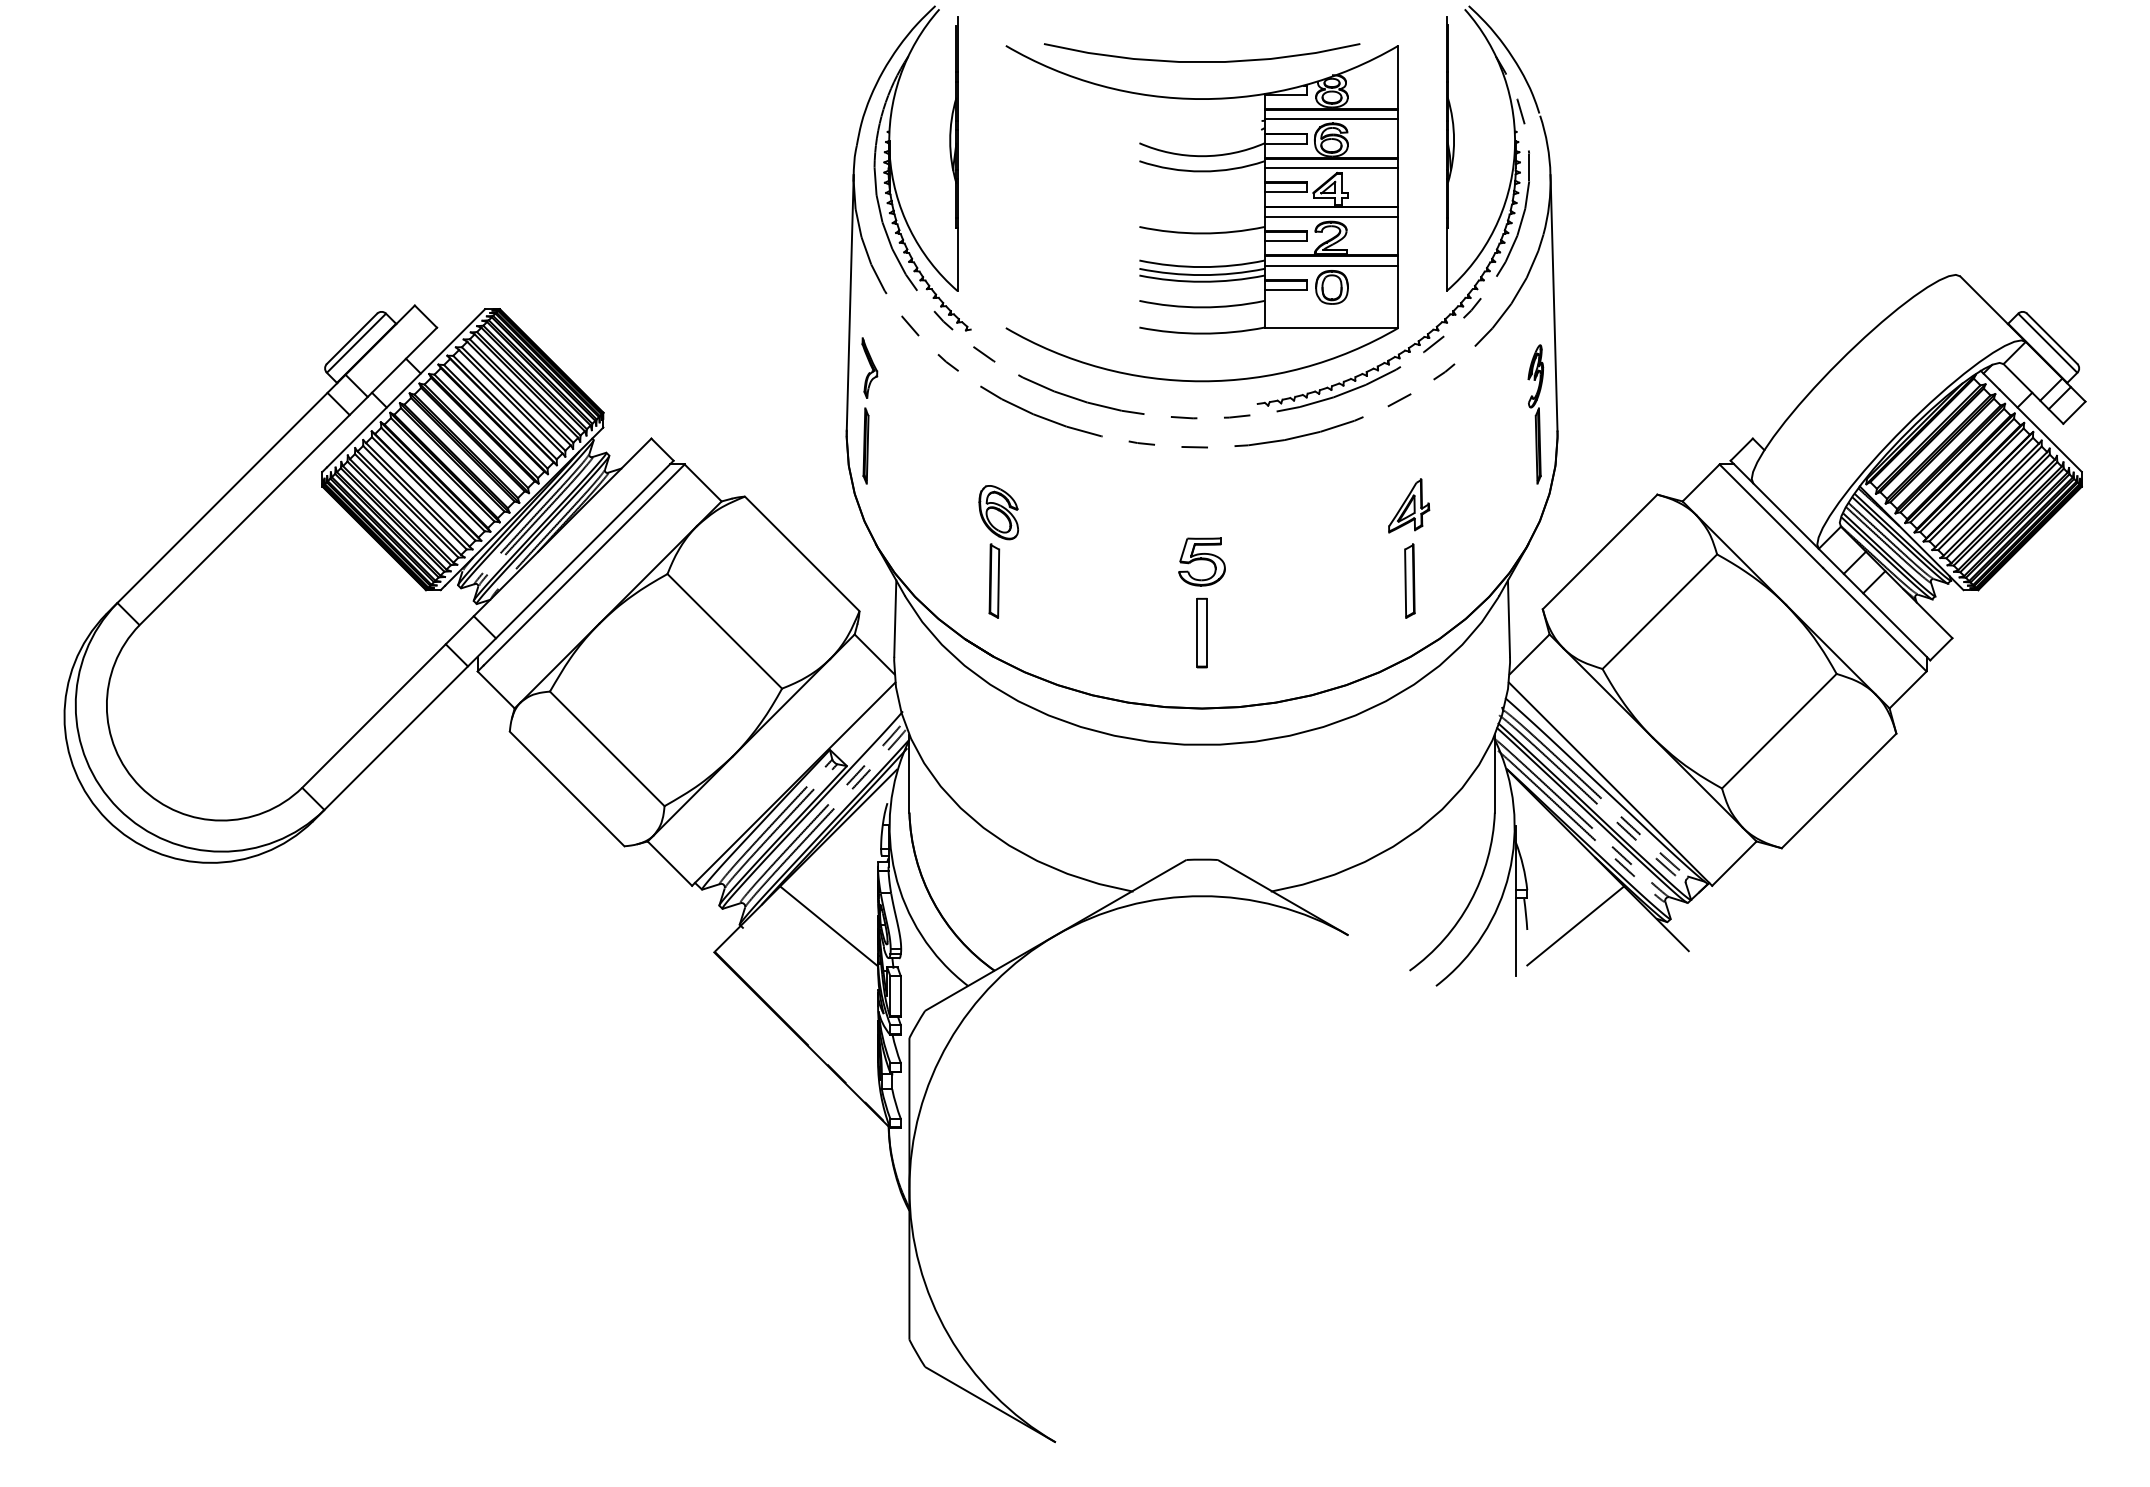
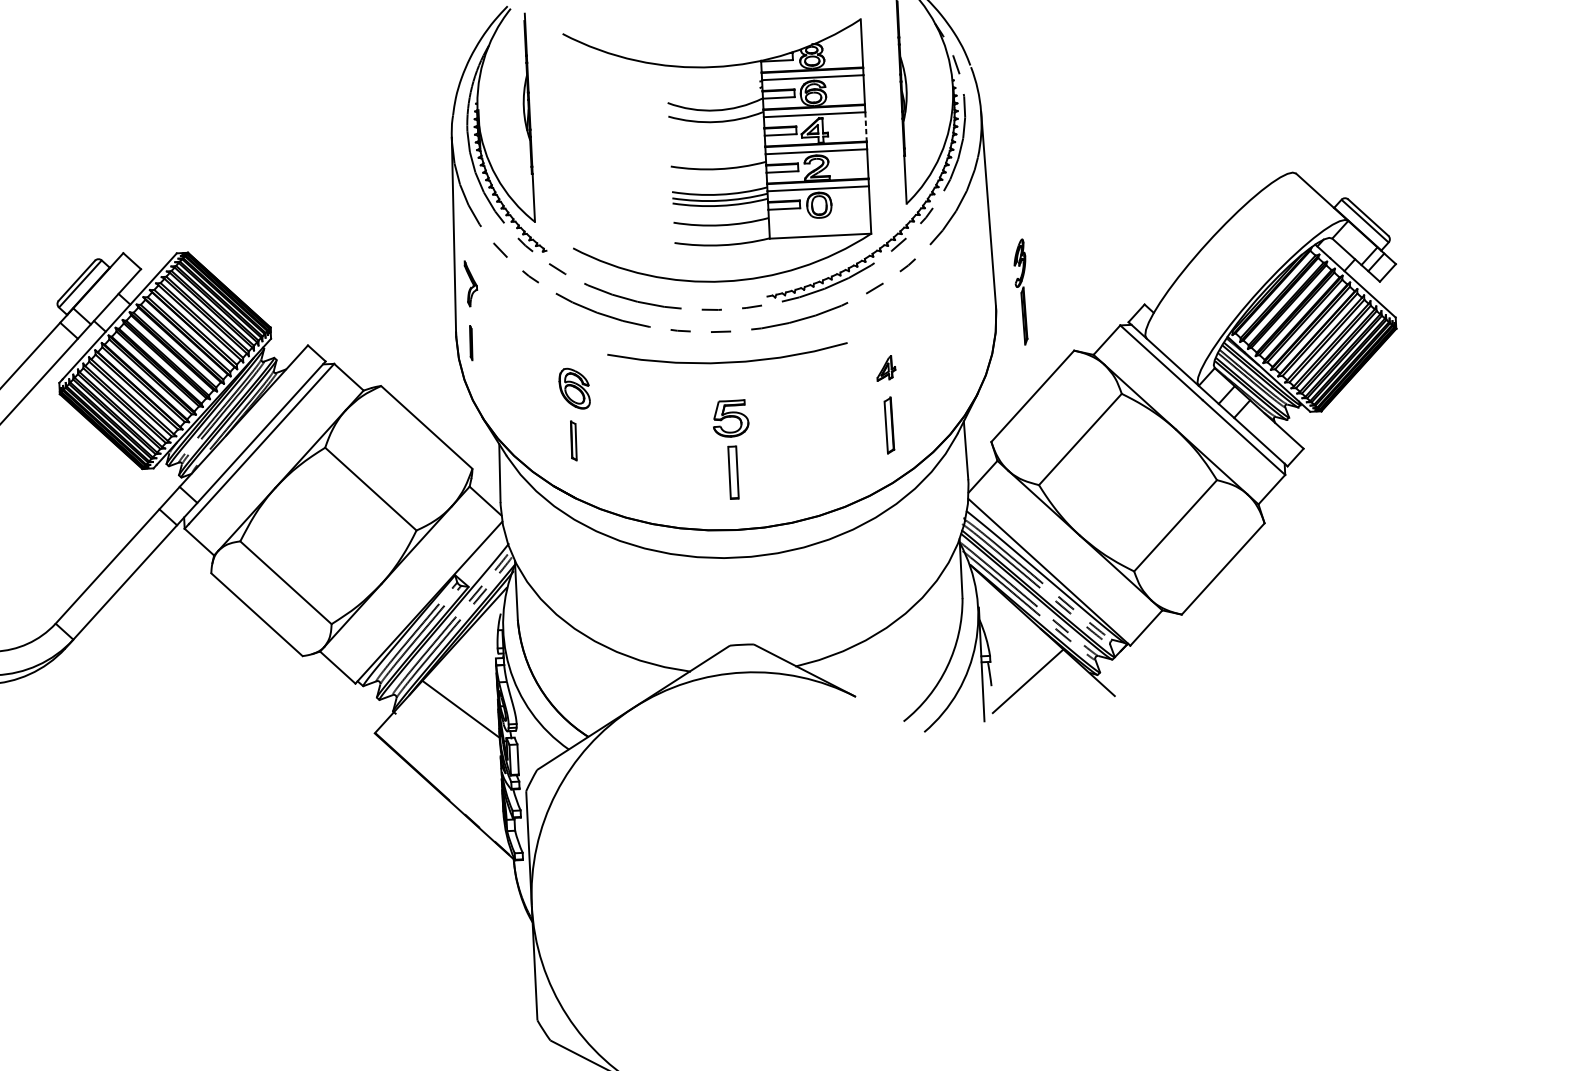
curve: (1201, 61) -> (727, 362), moved
line: (1398, 187) -> (866, 126), solid -> dashed
part: (1535, 414) -> (1021, 292), moved
part: (865, 445) -> (470, 342), size x0.6
part: (1409, 505) -> (886, 368), size x0.6
part: (994, 580) -> (573, 440), size x0.7

